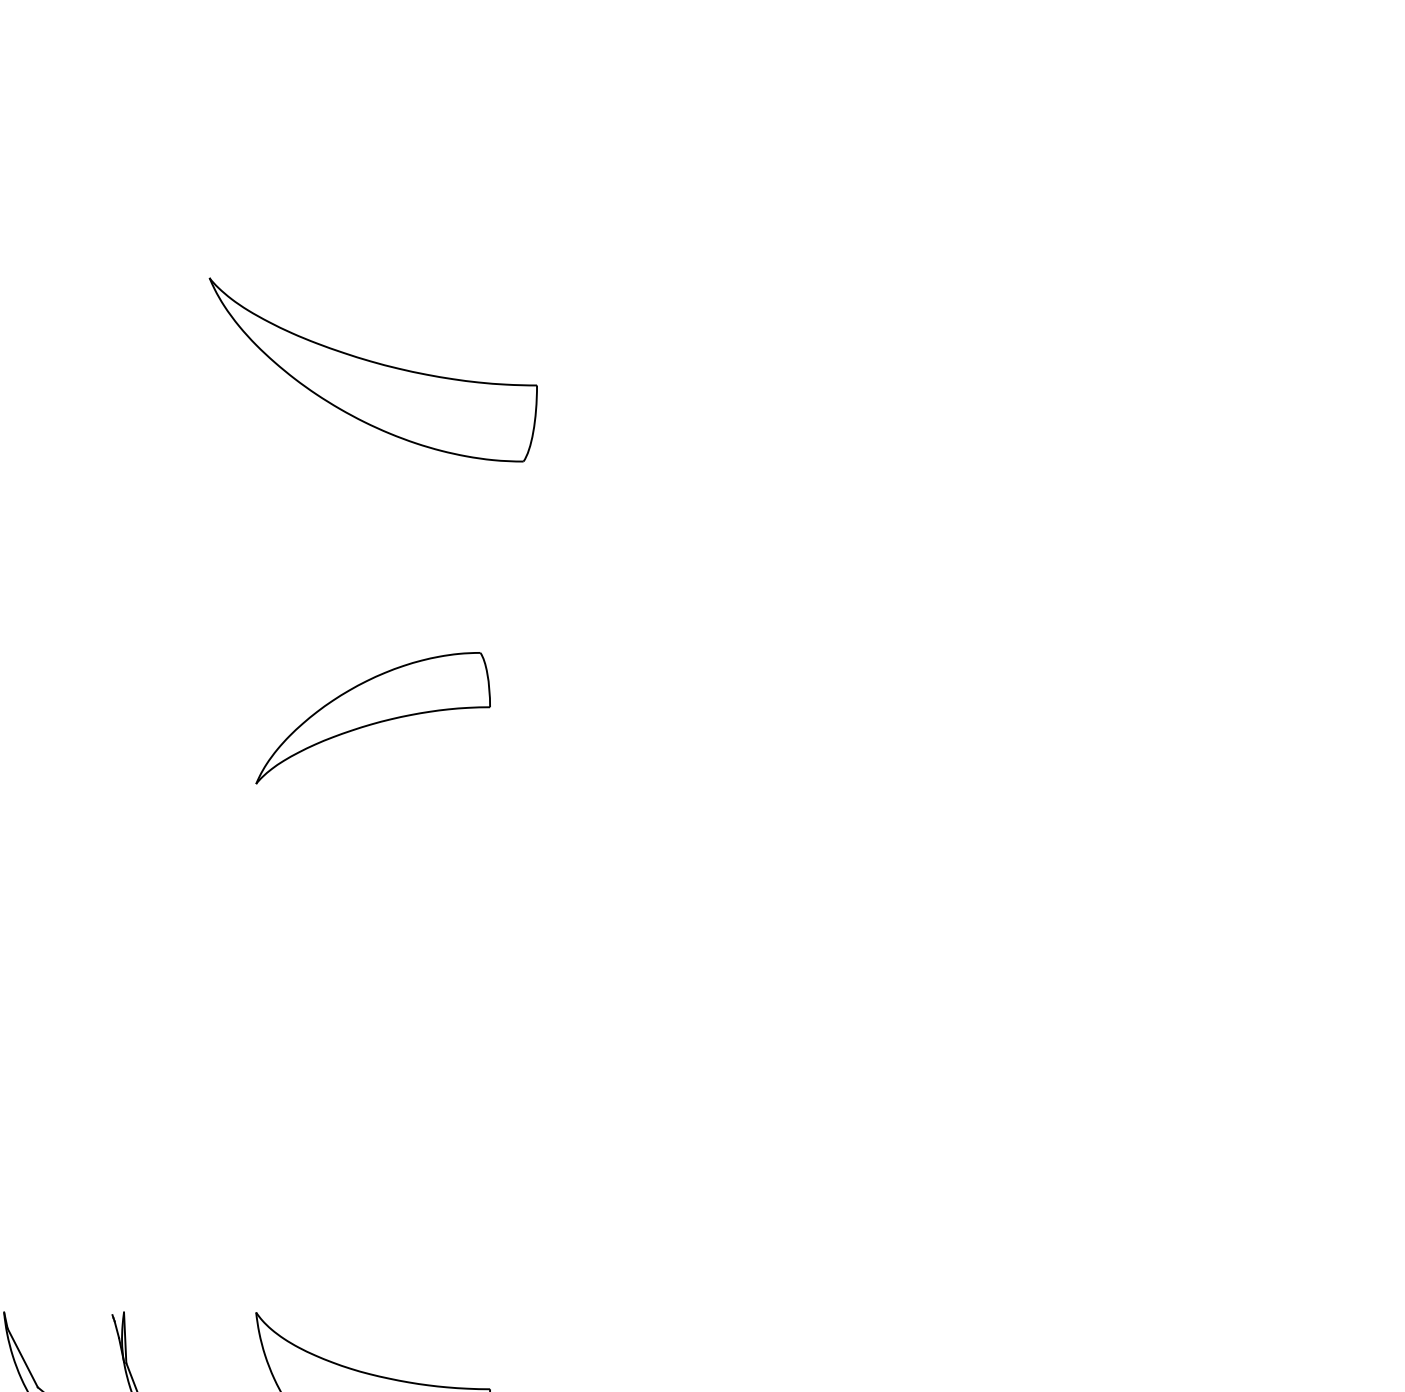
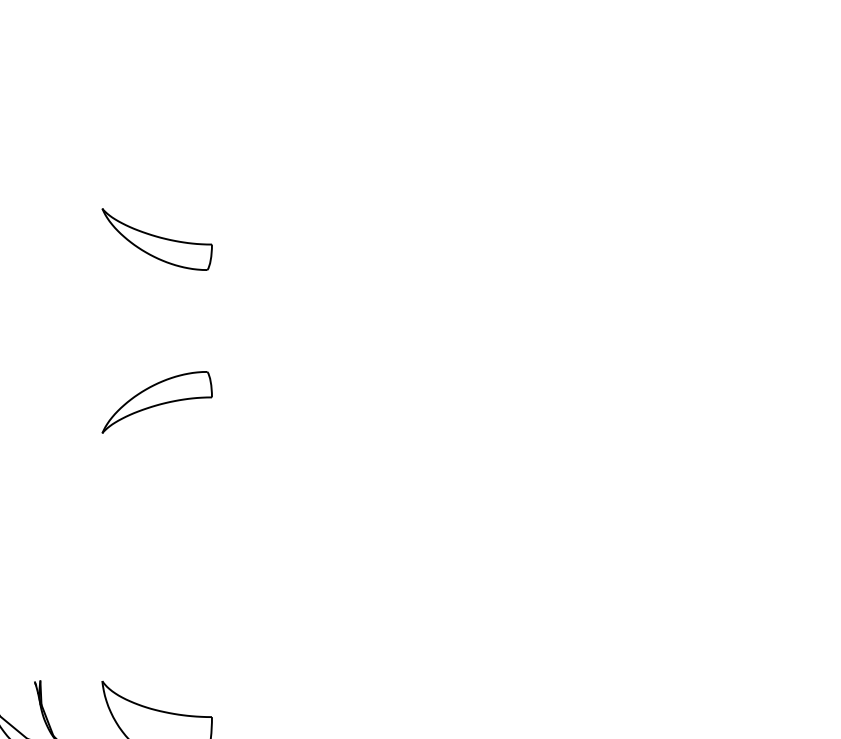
part: (371, 370) -> (156, 239), size x0.71

